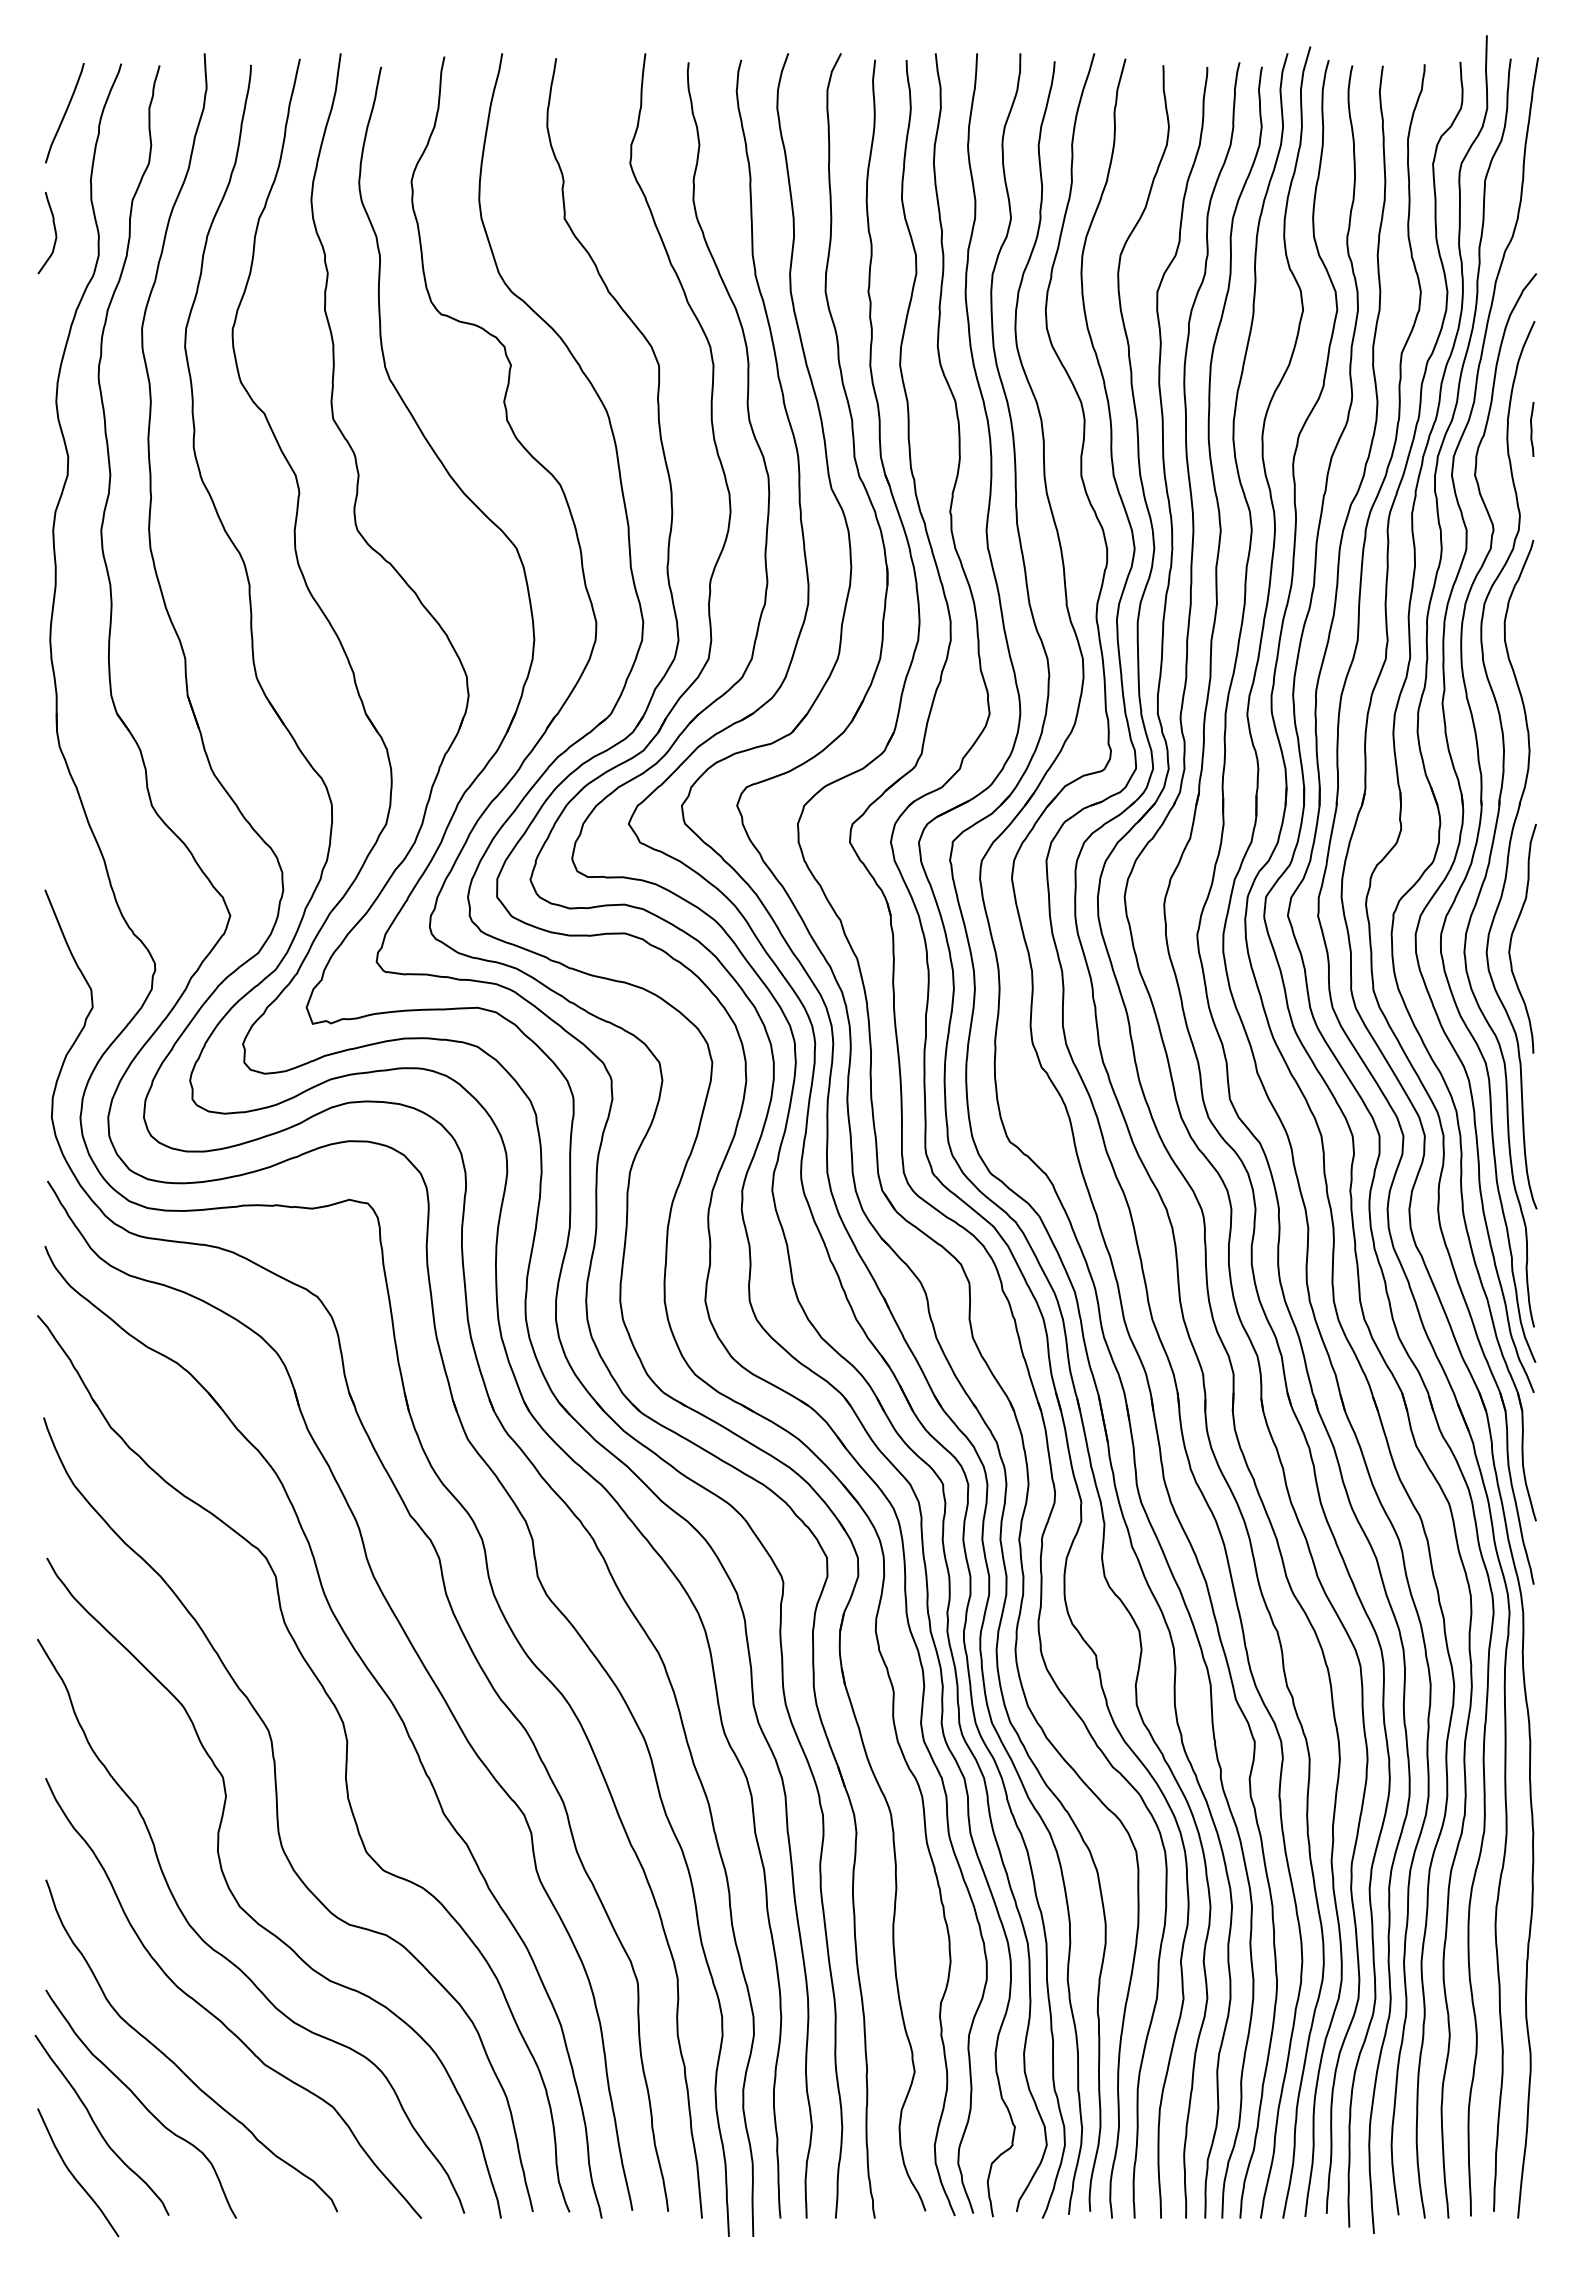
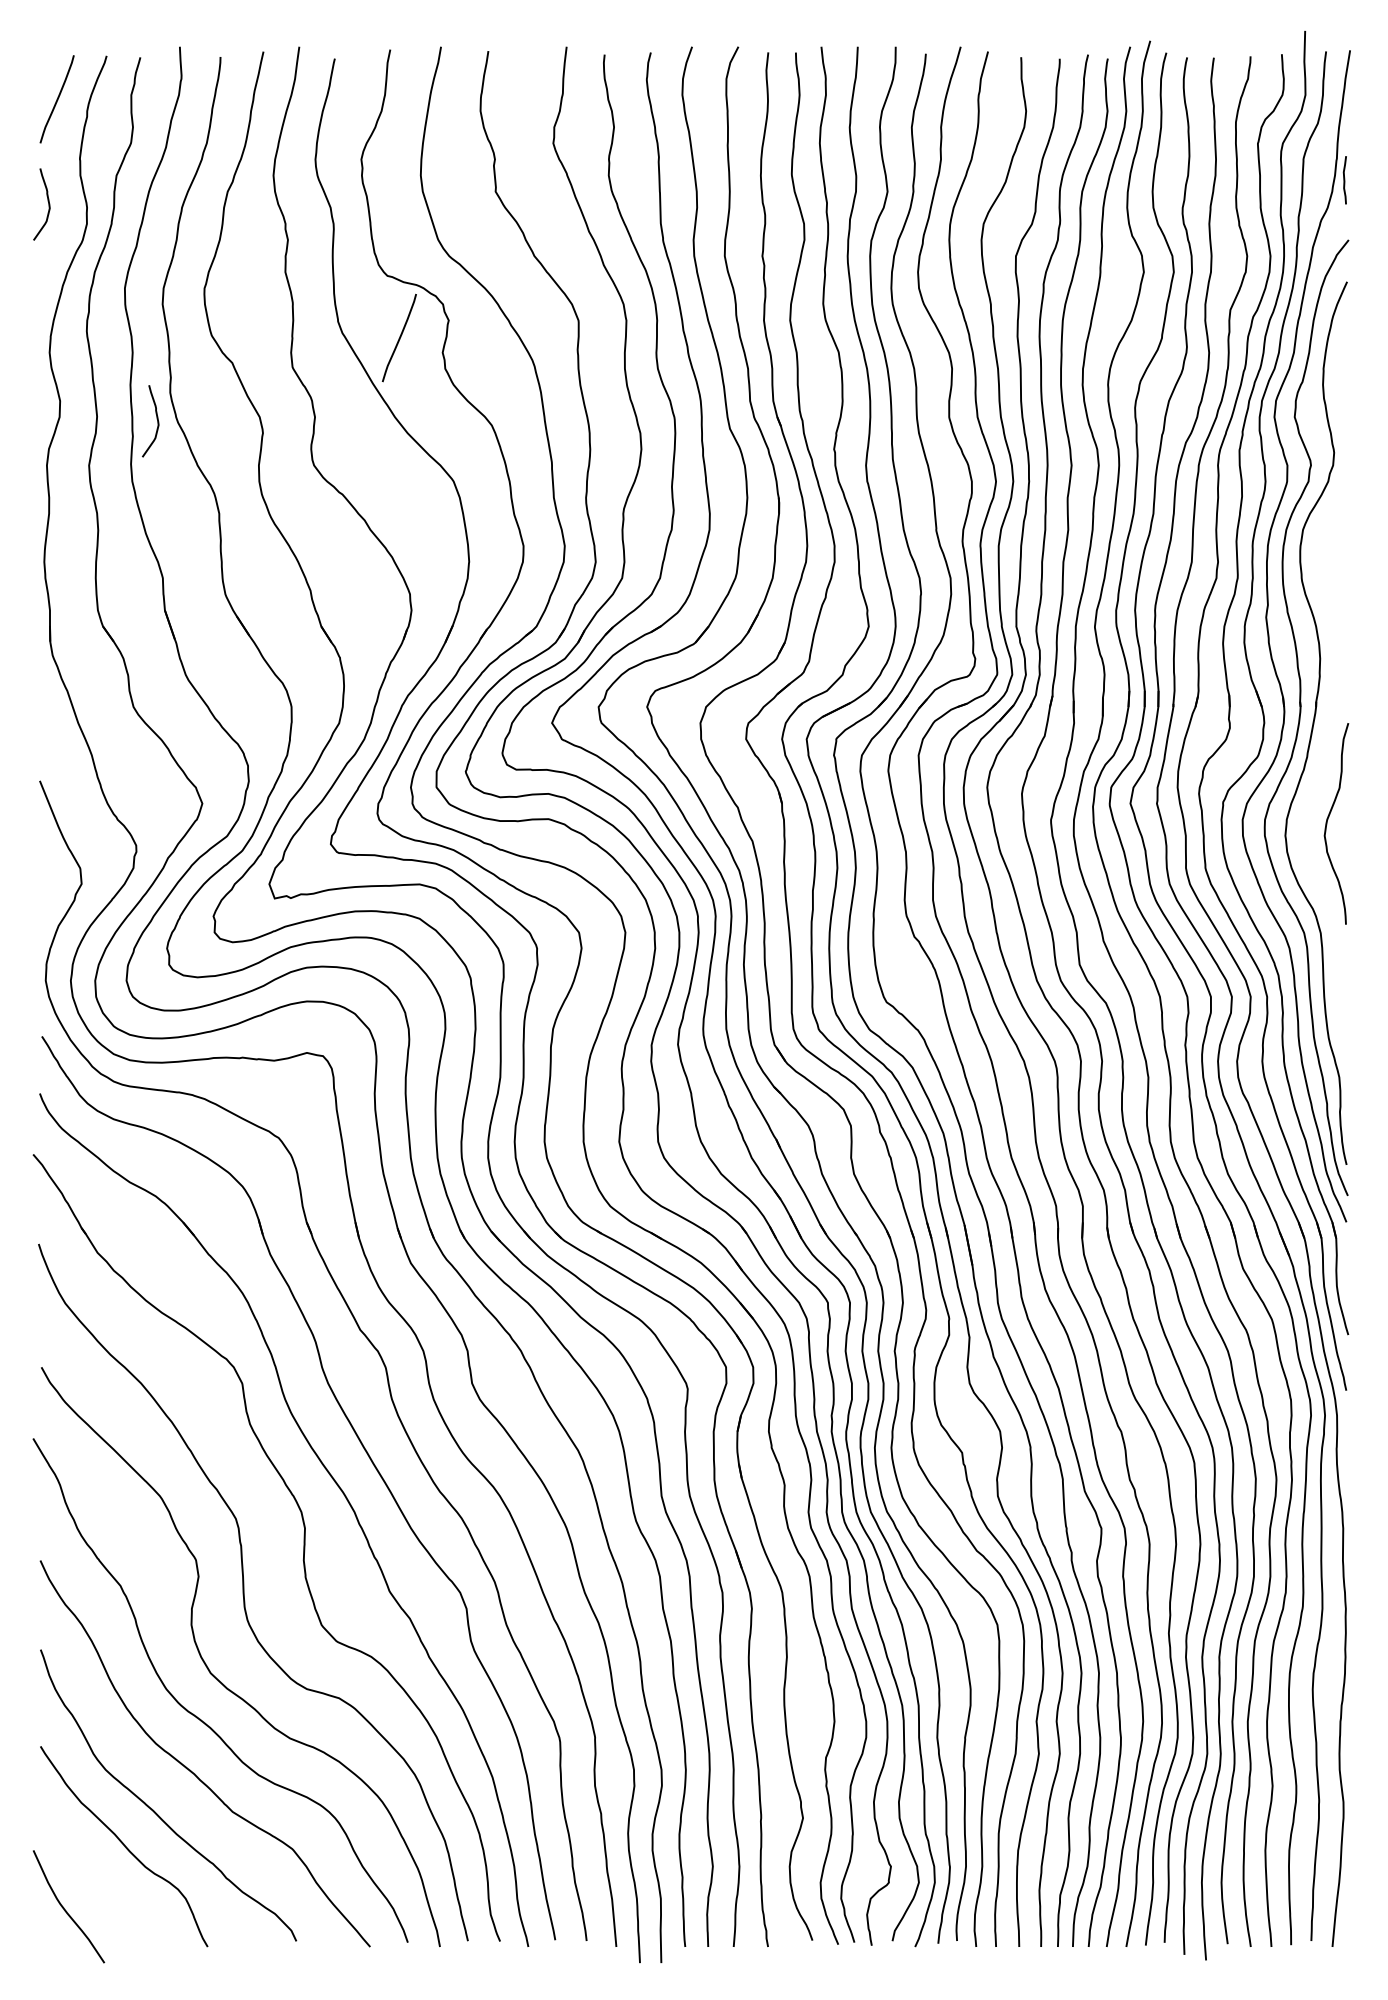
curve: (454, 385) -> (399, 338), added
curve: (1532, 429) -> (1345, 180), moved
curve: (178, 479) -> (156, 420), added
part: (1511, 874) -> (1326, 767), removed
curve: (97, 2126) -> (85, 1866), removed

